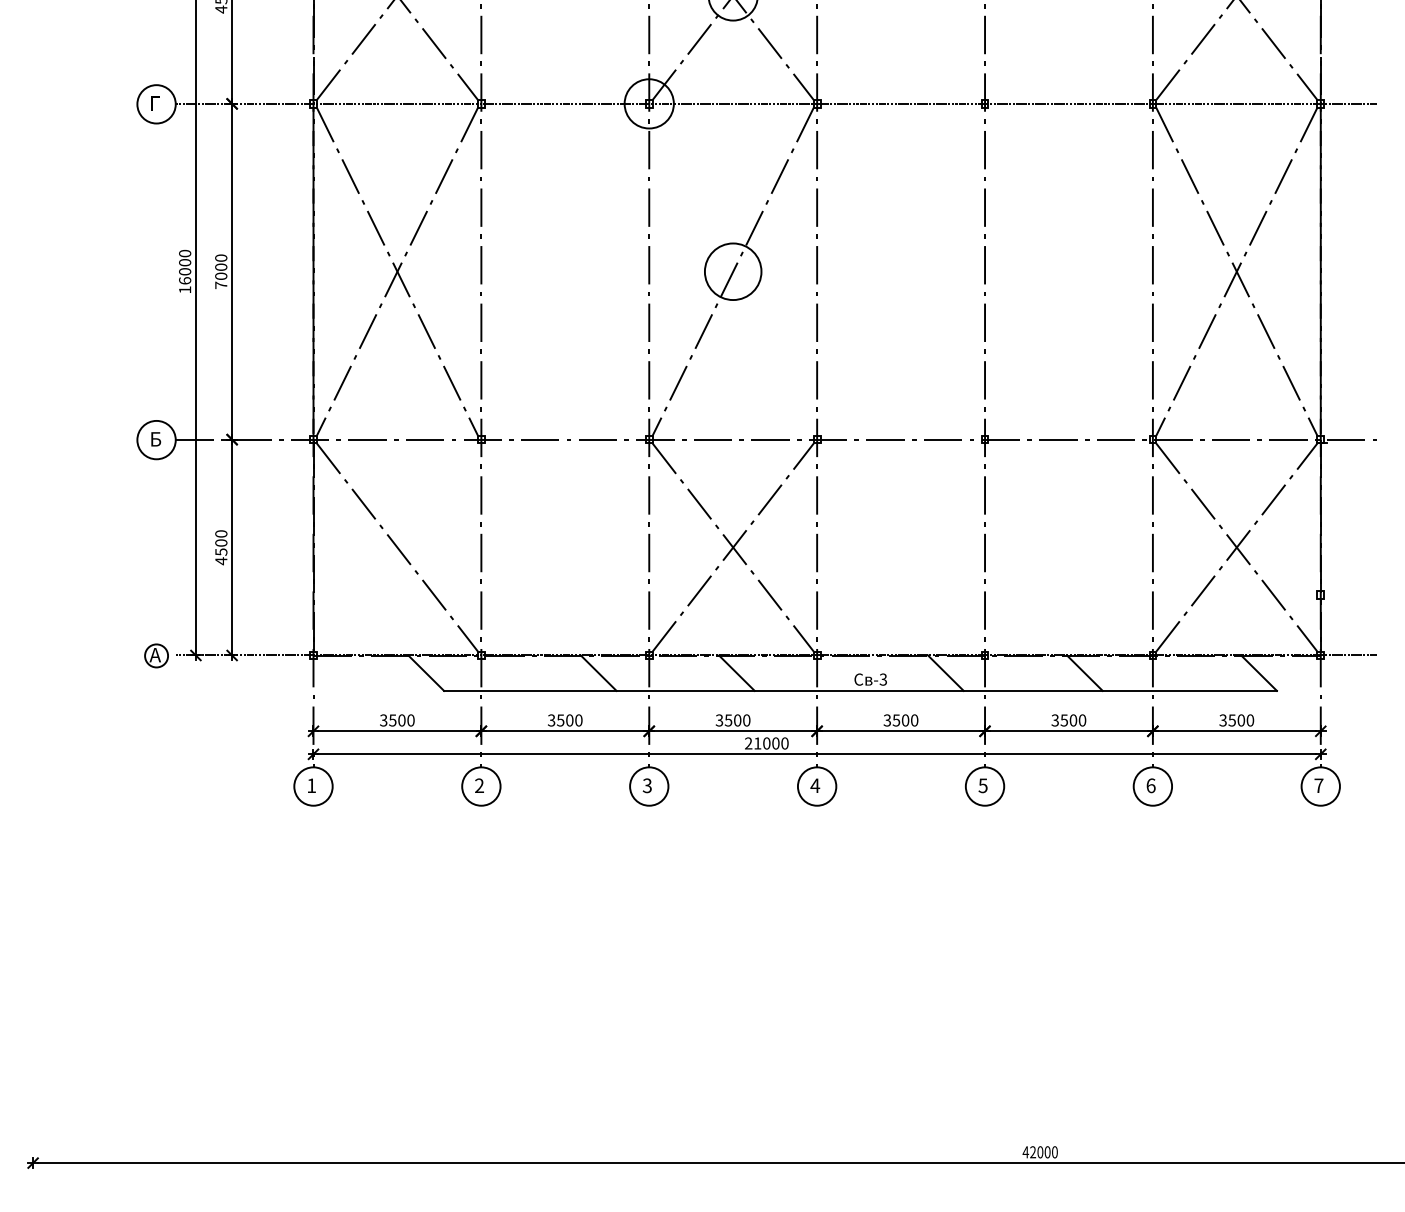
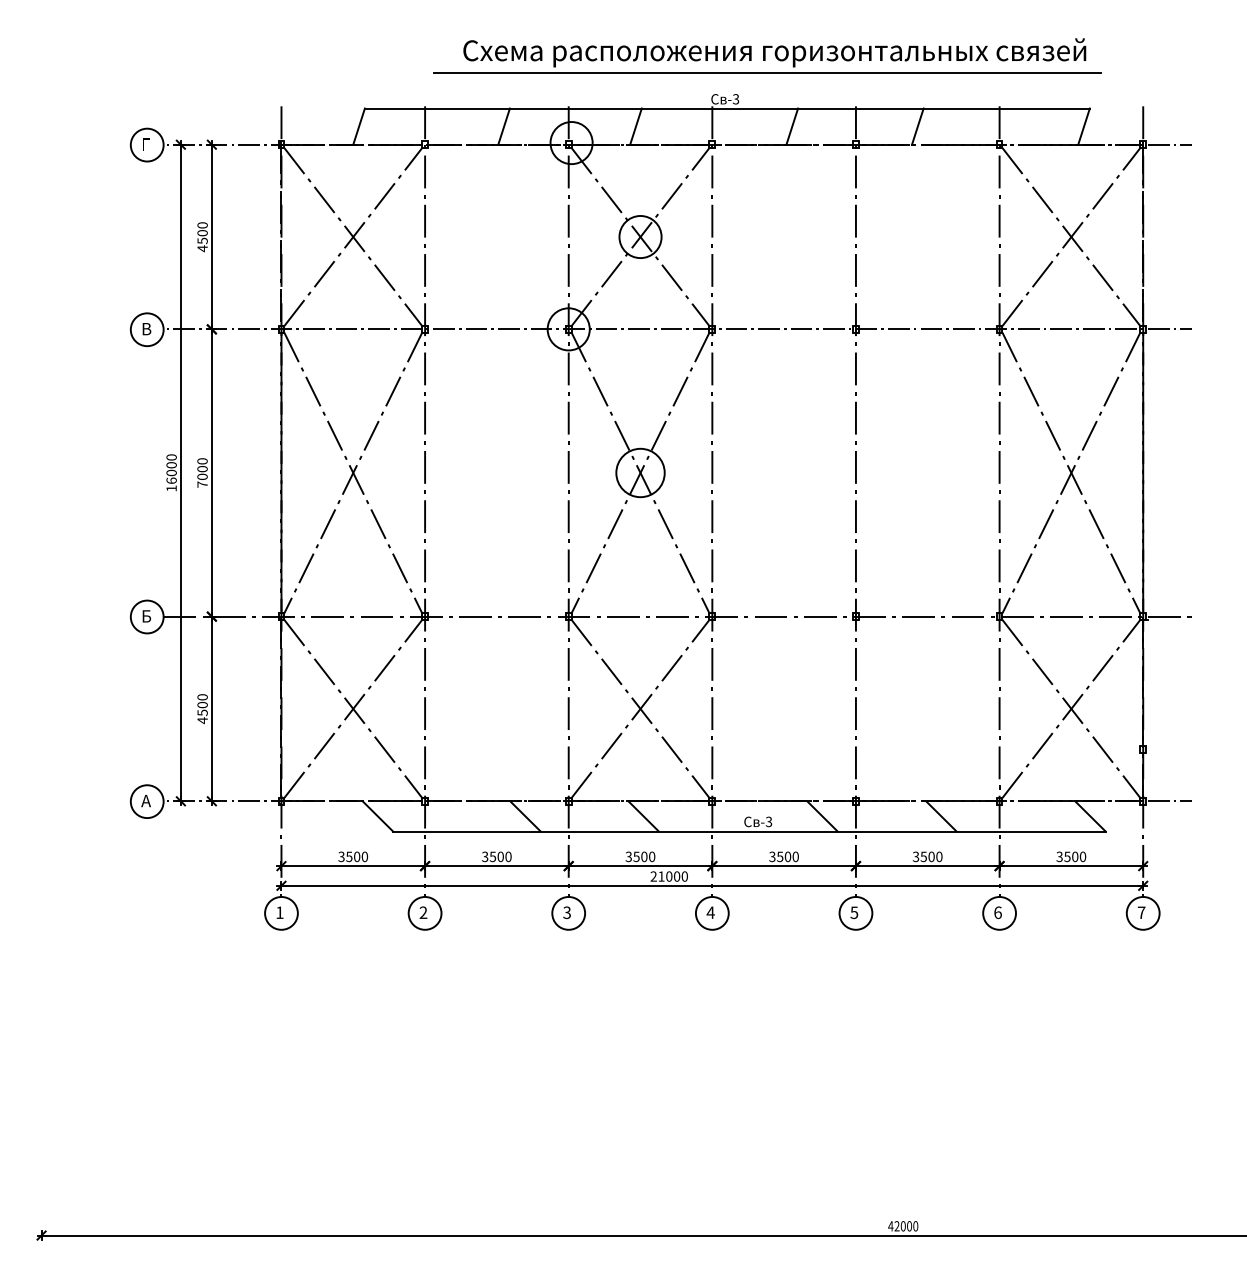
text: (155, 104) -> (146, 329), Г -> В
line: (733, 271) -> (640, 472), added
line: (397, 547) -> (353, 708), added
circle: (155, 655) -> (146, 801), size x1.67

